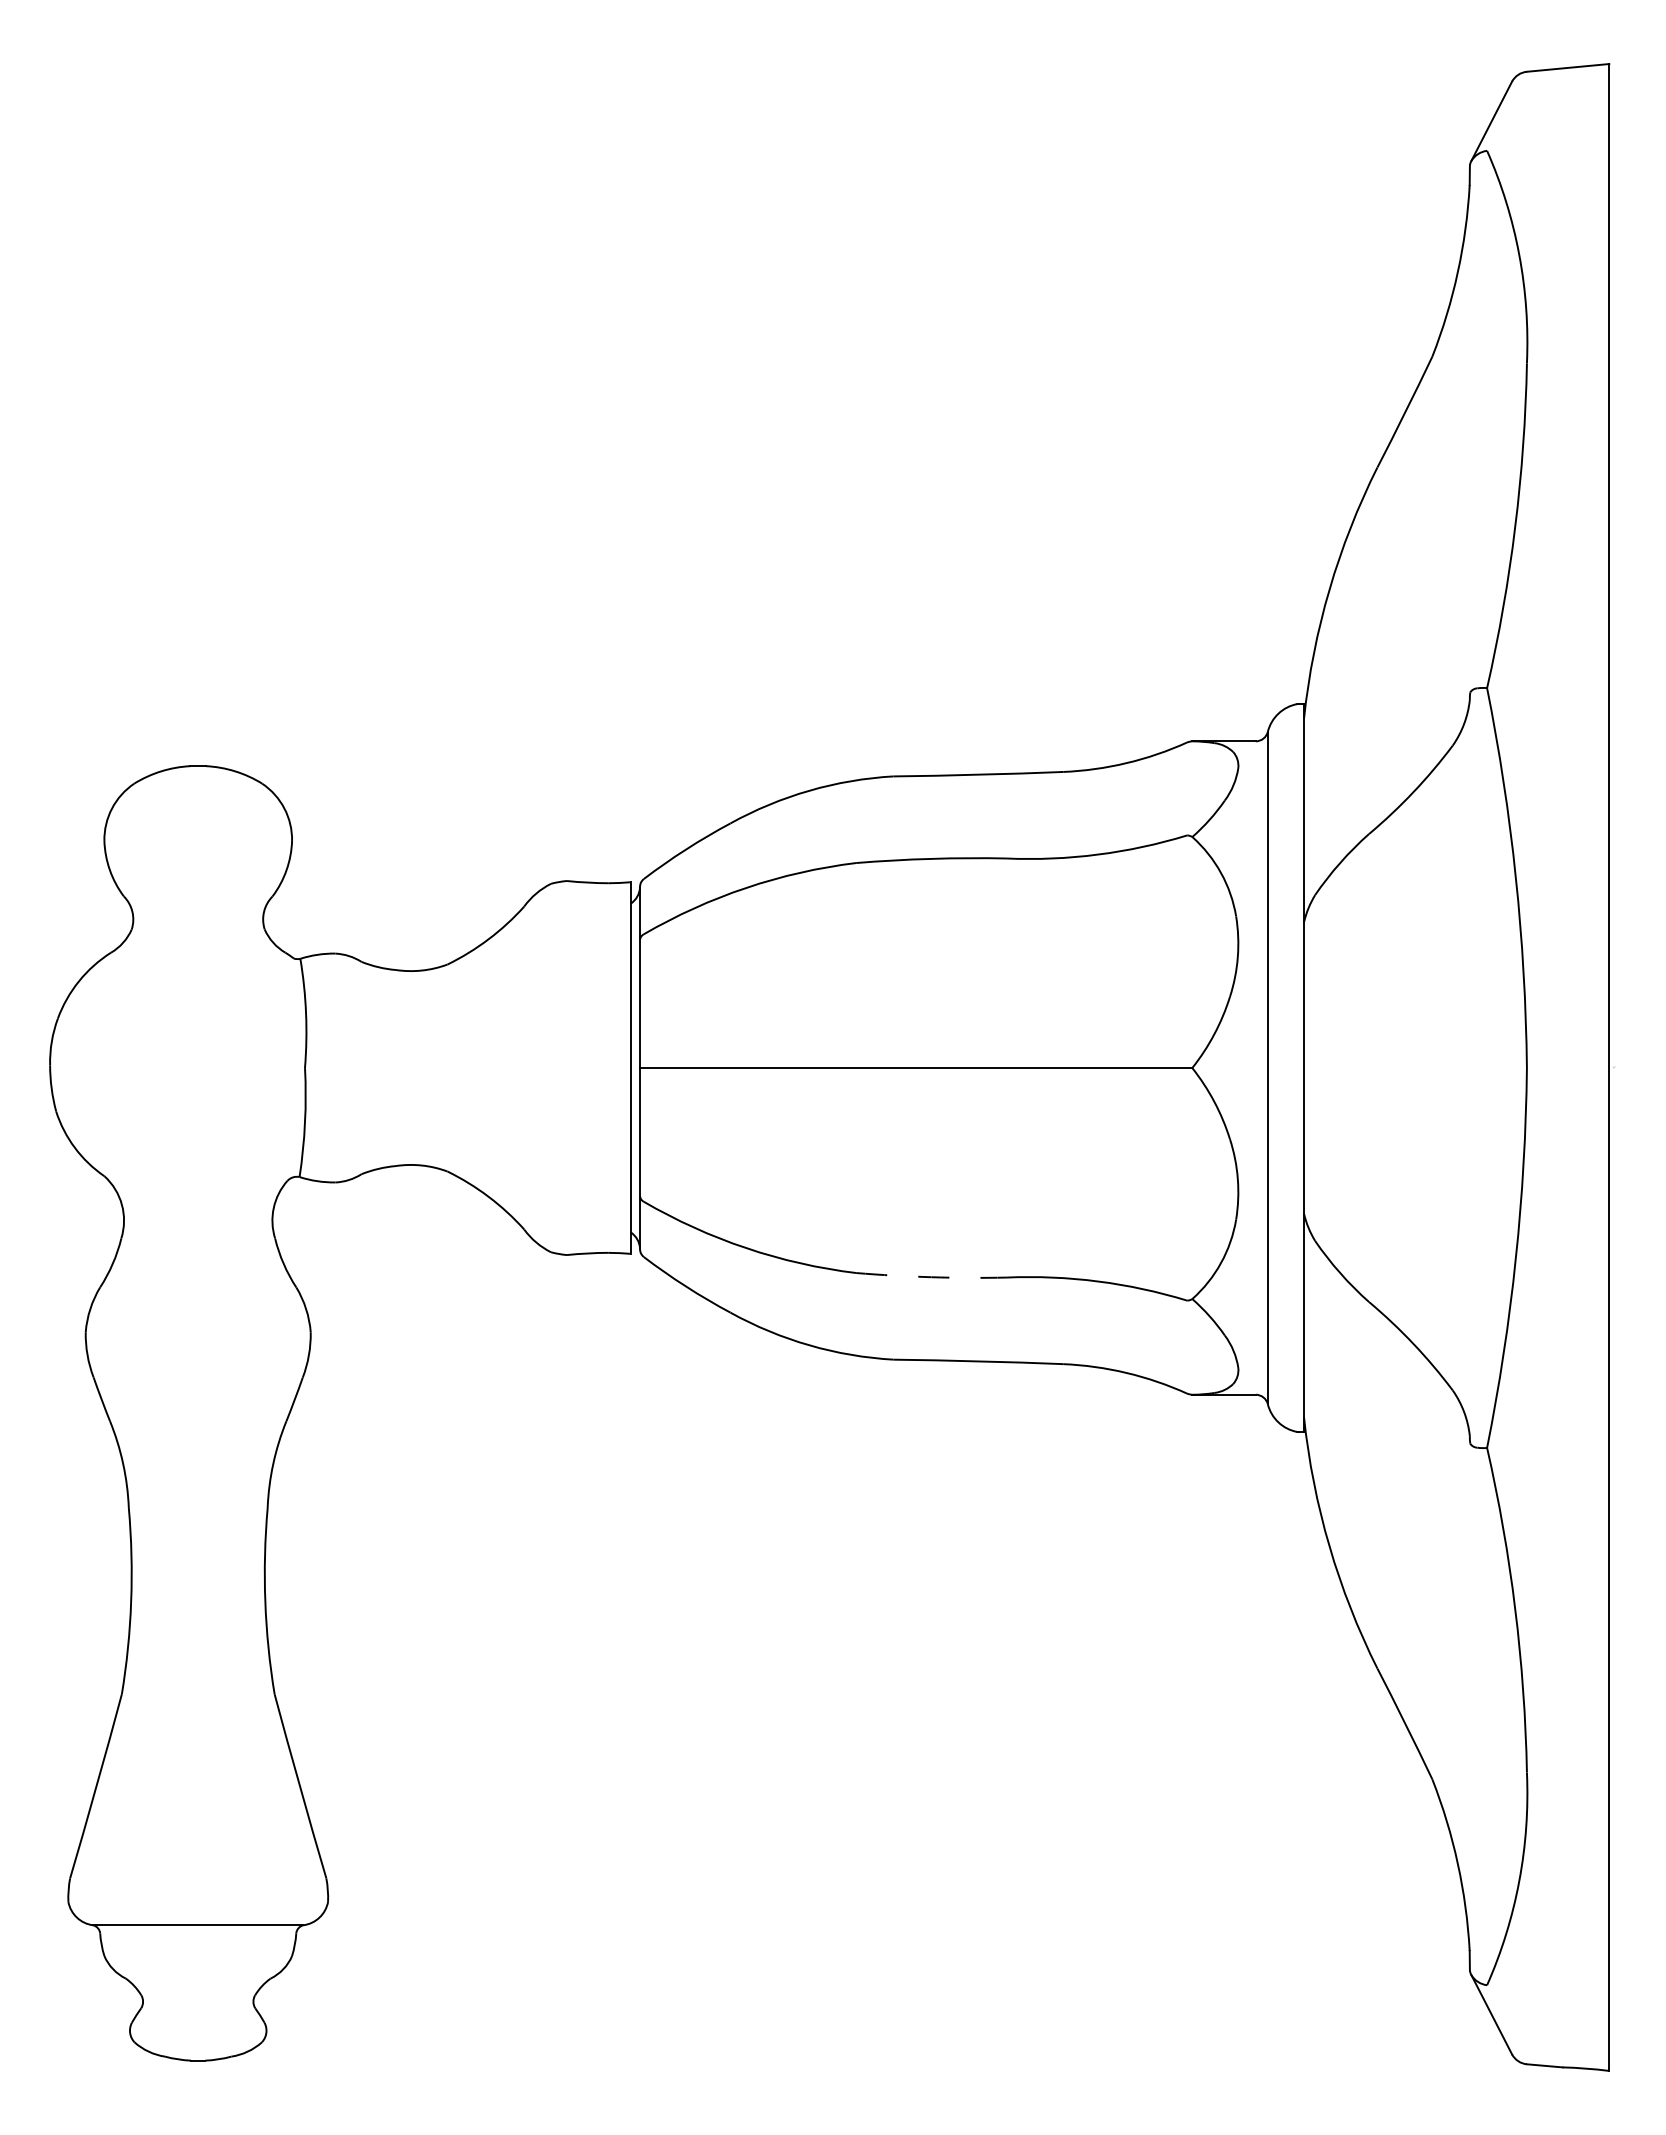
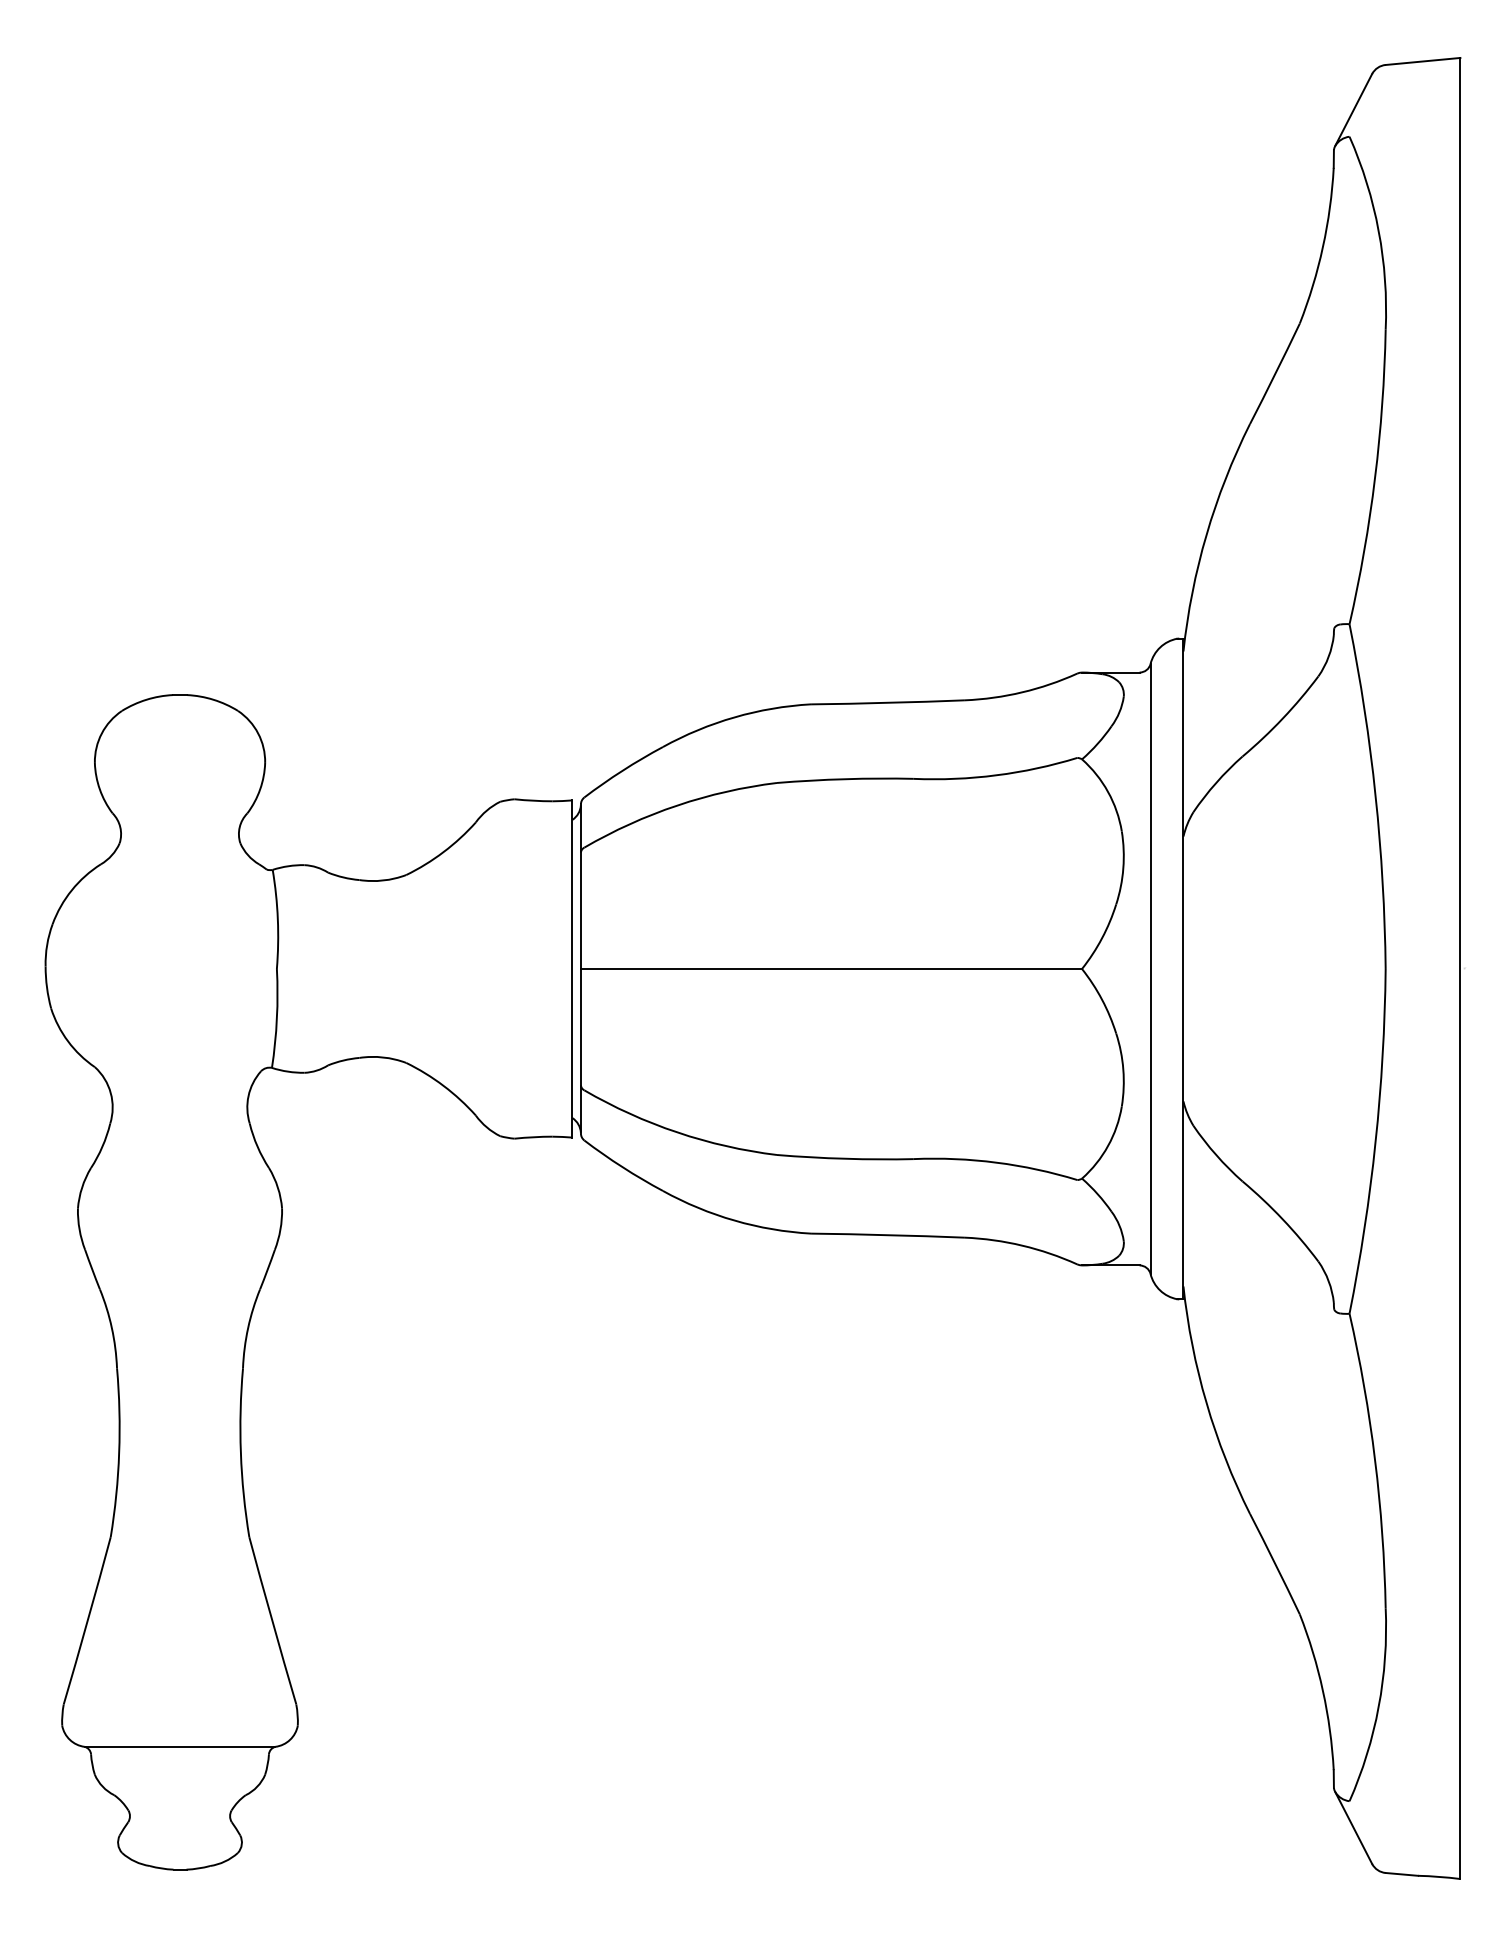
arc: (931, 1277) -> (845, 1159), dashed -> solid

